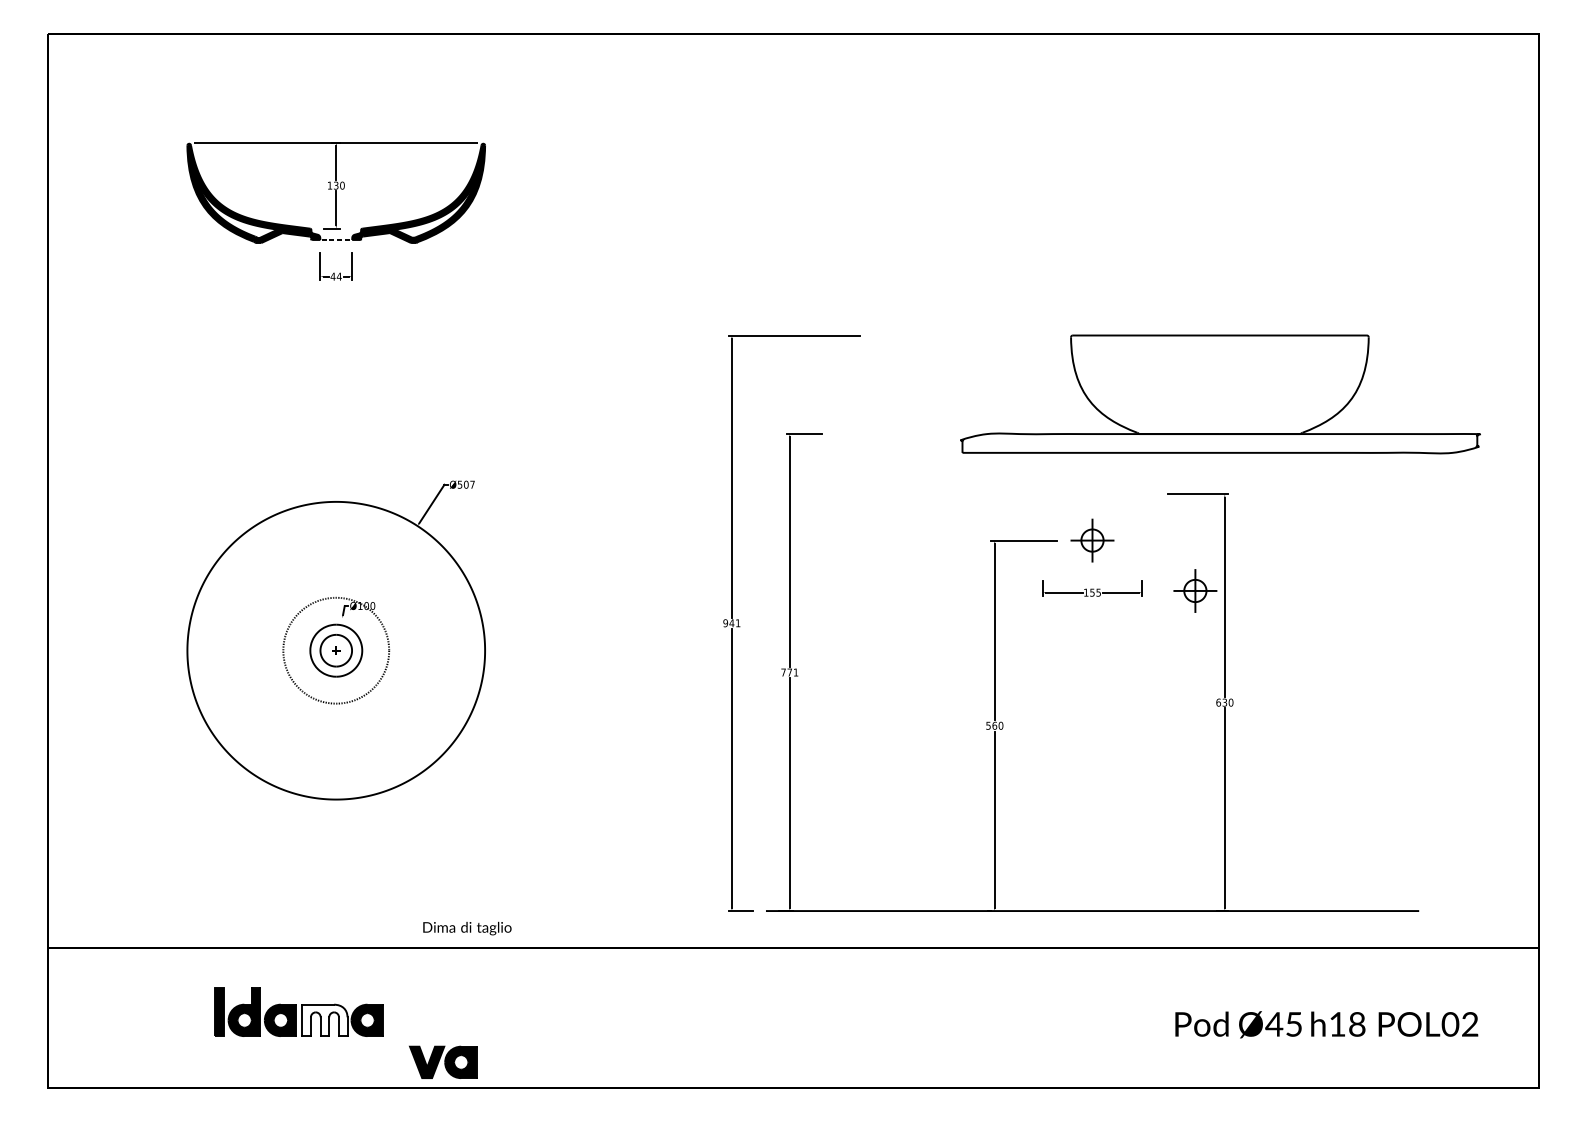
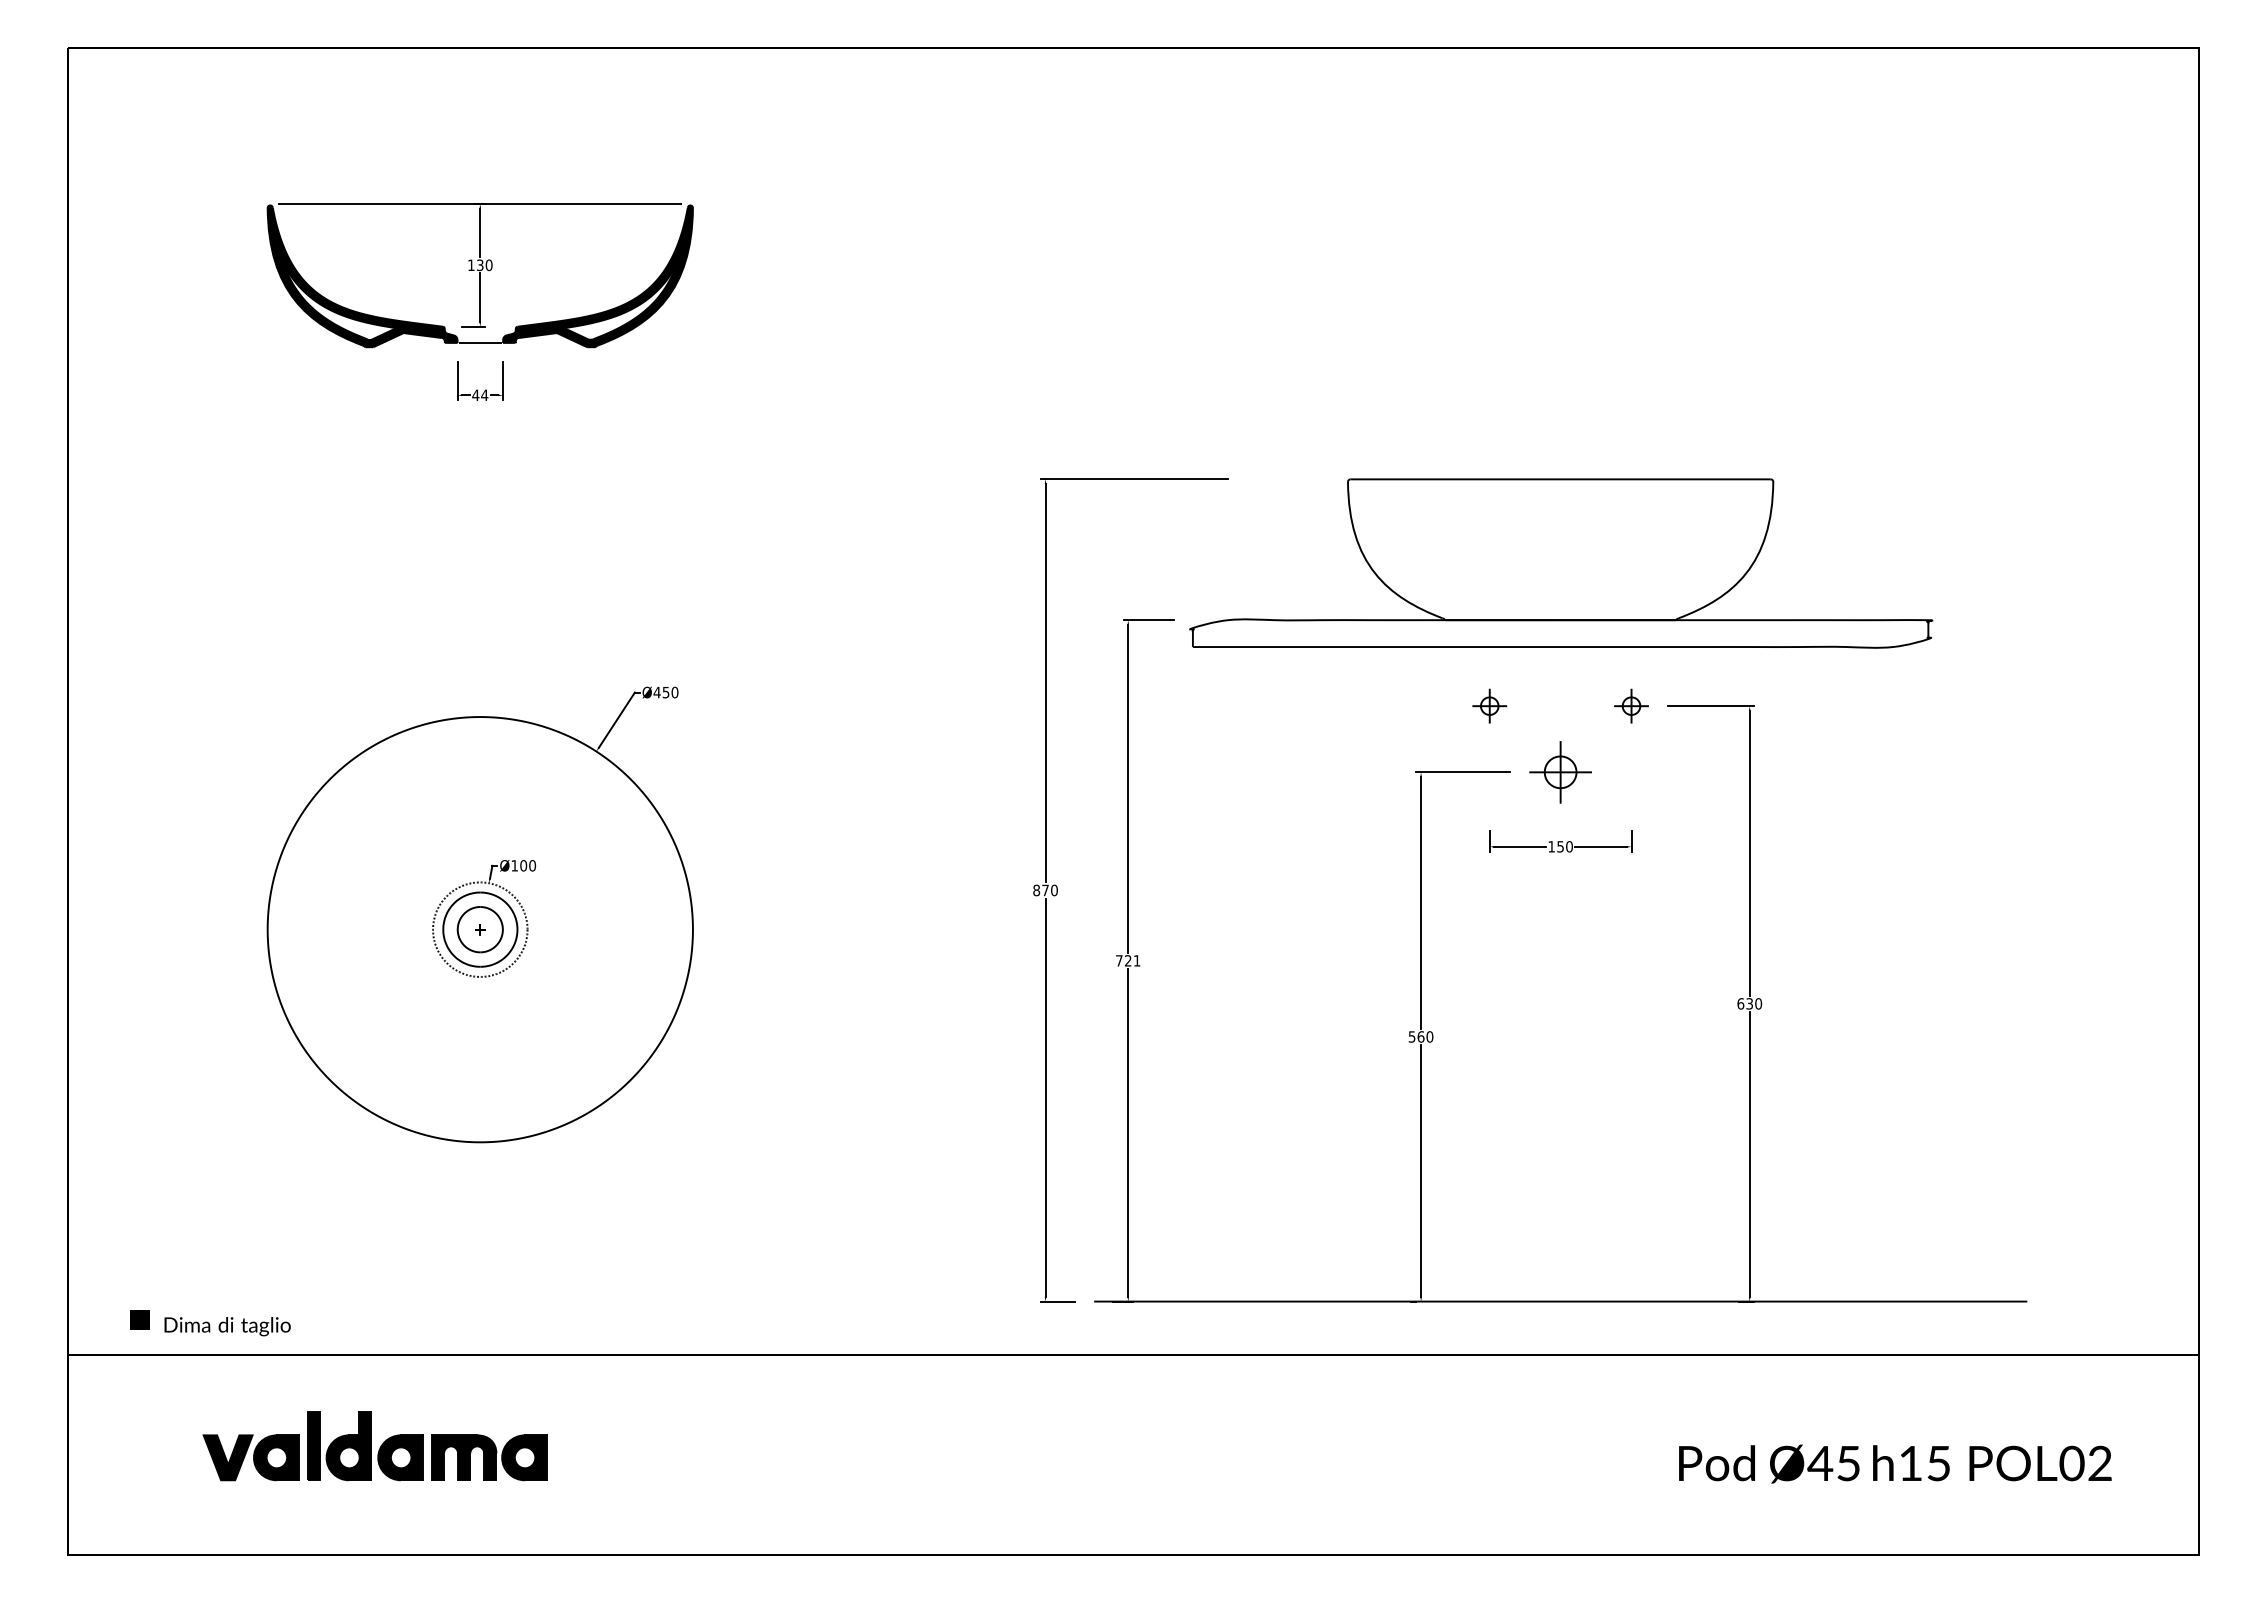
line: (337, 239) -> (481, 342), dashed -> solid
part: (1220, 394) -> (1561, 563), moved
text: (465, 484) -> (665, 692), Ø507 -> Ø450
part: (1042, 493) -> (1489, 705), added
part: (1142, 493) -> (1631, 705), added
part: (1195, 591) -> (1707, 844), removed
text: (1098, 592) -> (1569, 846), 155 -> 150
text: (731, 623) -> (1045, 890), 941 -> 870
circle: (336, 650) -> (480, 929), size x0.62
text: (789, 672) -> (1127, 960), 771 -> 721
fill: (98, 923) -> (140, 1319), added
text: (467, 928) -> (227, 1326), moved
fill: (324, 1020) -> (463, 1457), added
text: (1357, 1024) -> (1938, 1463), h18 -> h15
part: (442, 1062) -> (250, 1457), moved

